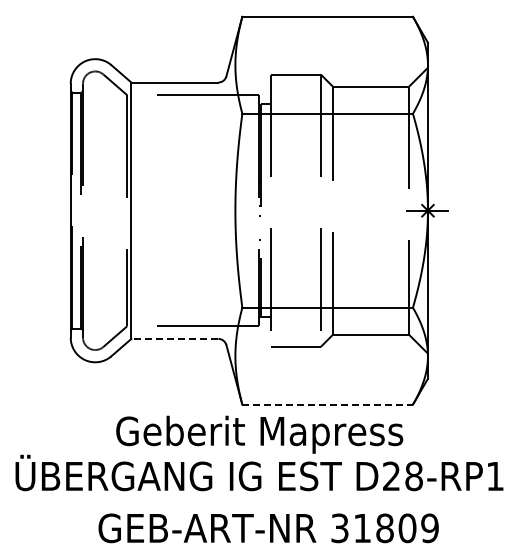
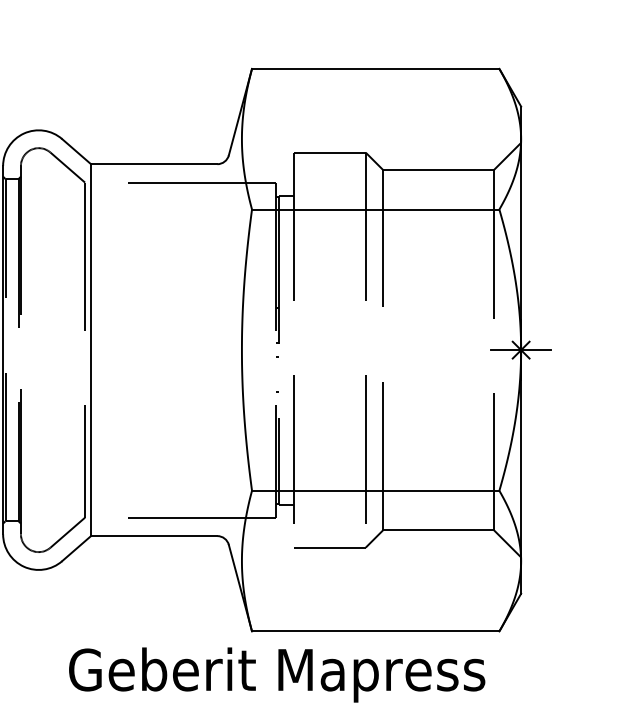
line: (174, 338) -> (153, 535), dashed -> solid
line: (328, 404) -> (376, 631), dashed -> solid

